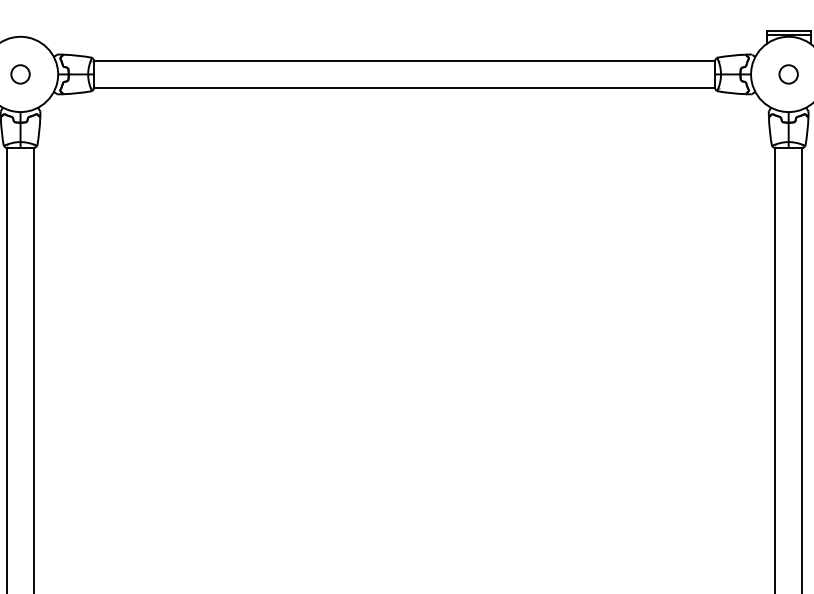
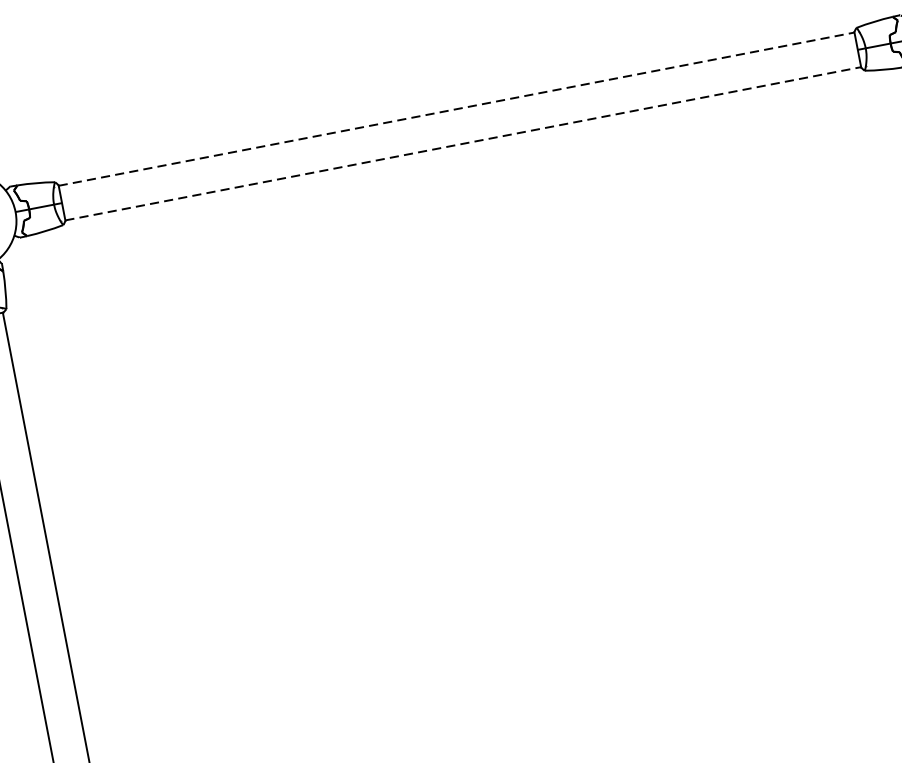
line: (405, 60) -> (457, 108), solid -> dashed
line: (405, 87) -> (464, 143), solid -> dashed

